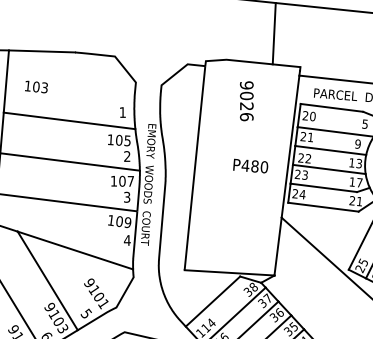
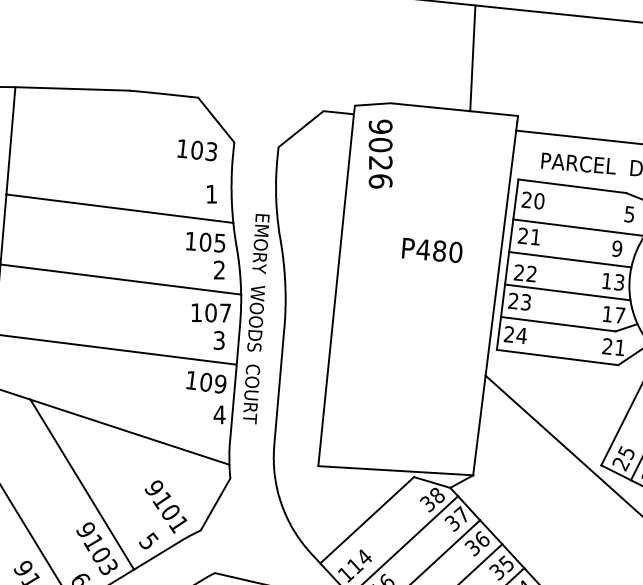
text: (36, 86) -> (197, 149), moved
text: (246, 101) -> (380, 154), moved
text: (250, 165) -> (431, 249), moved

